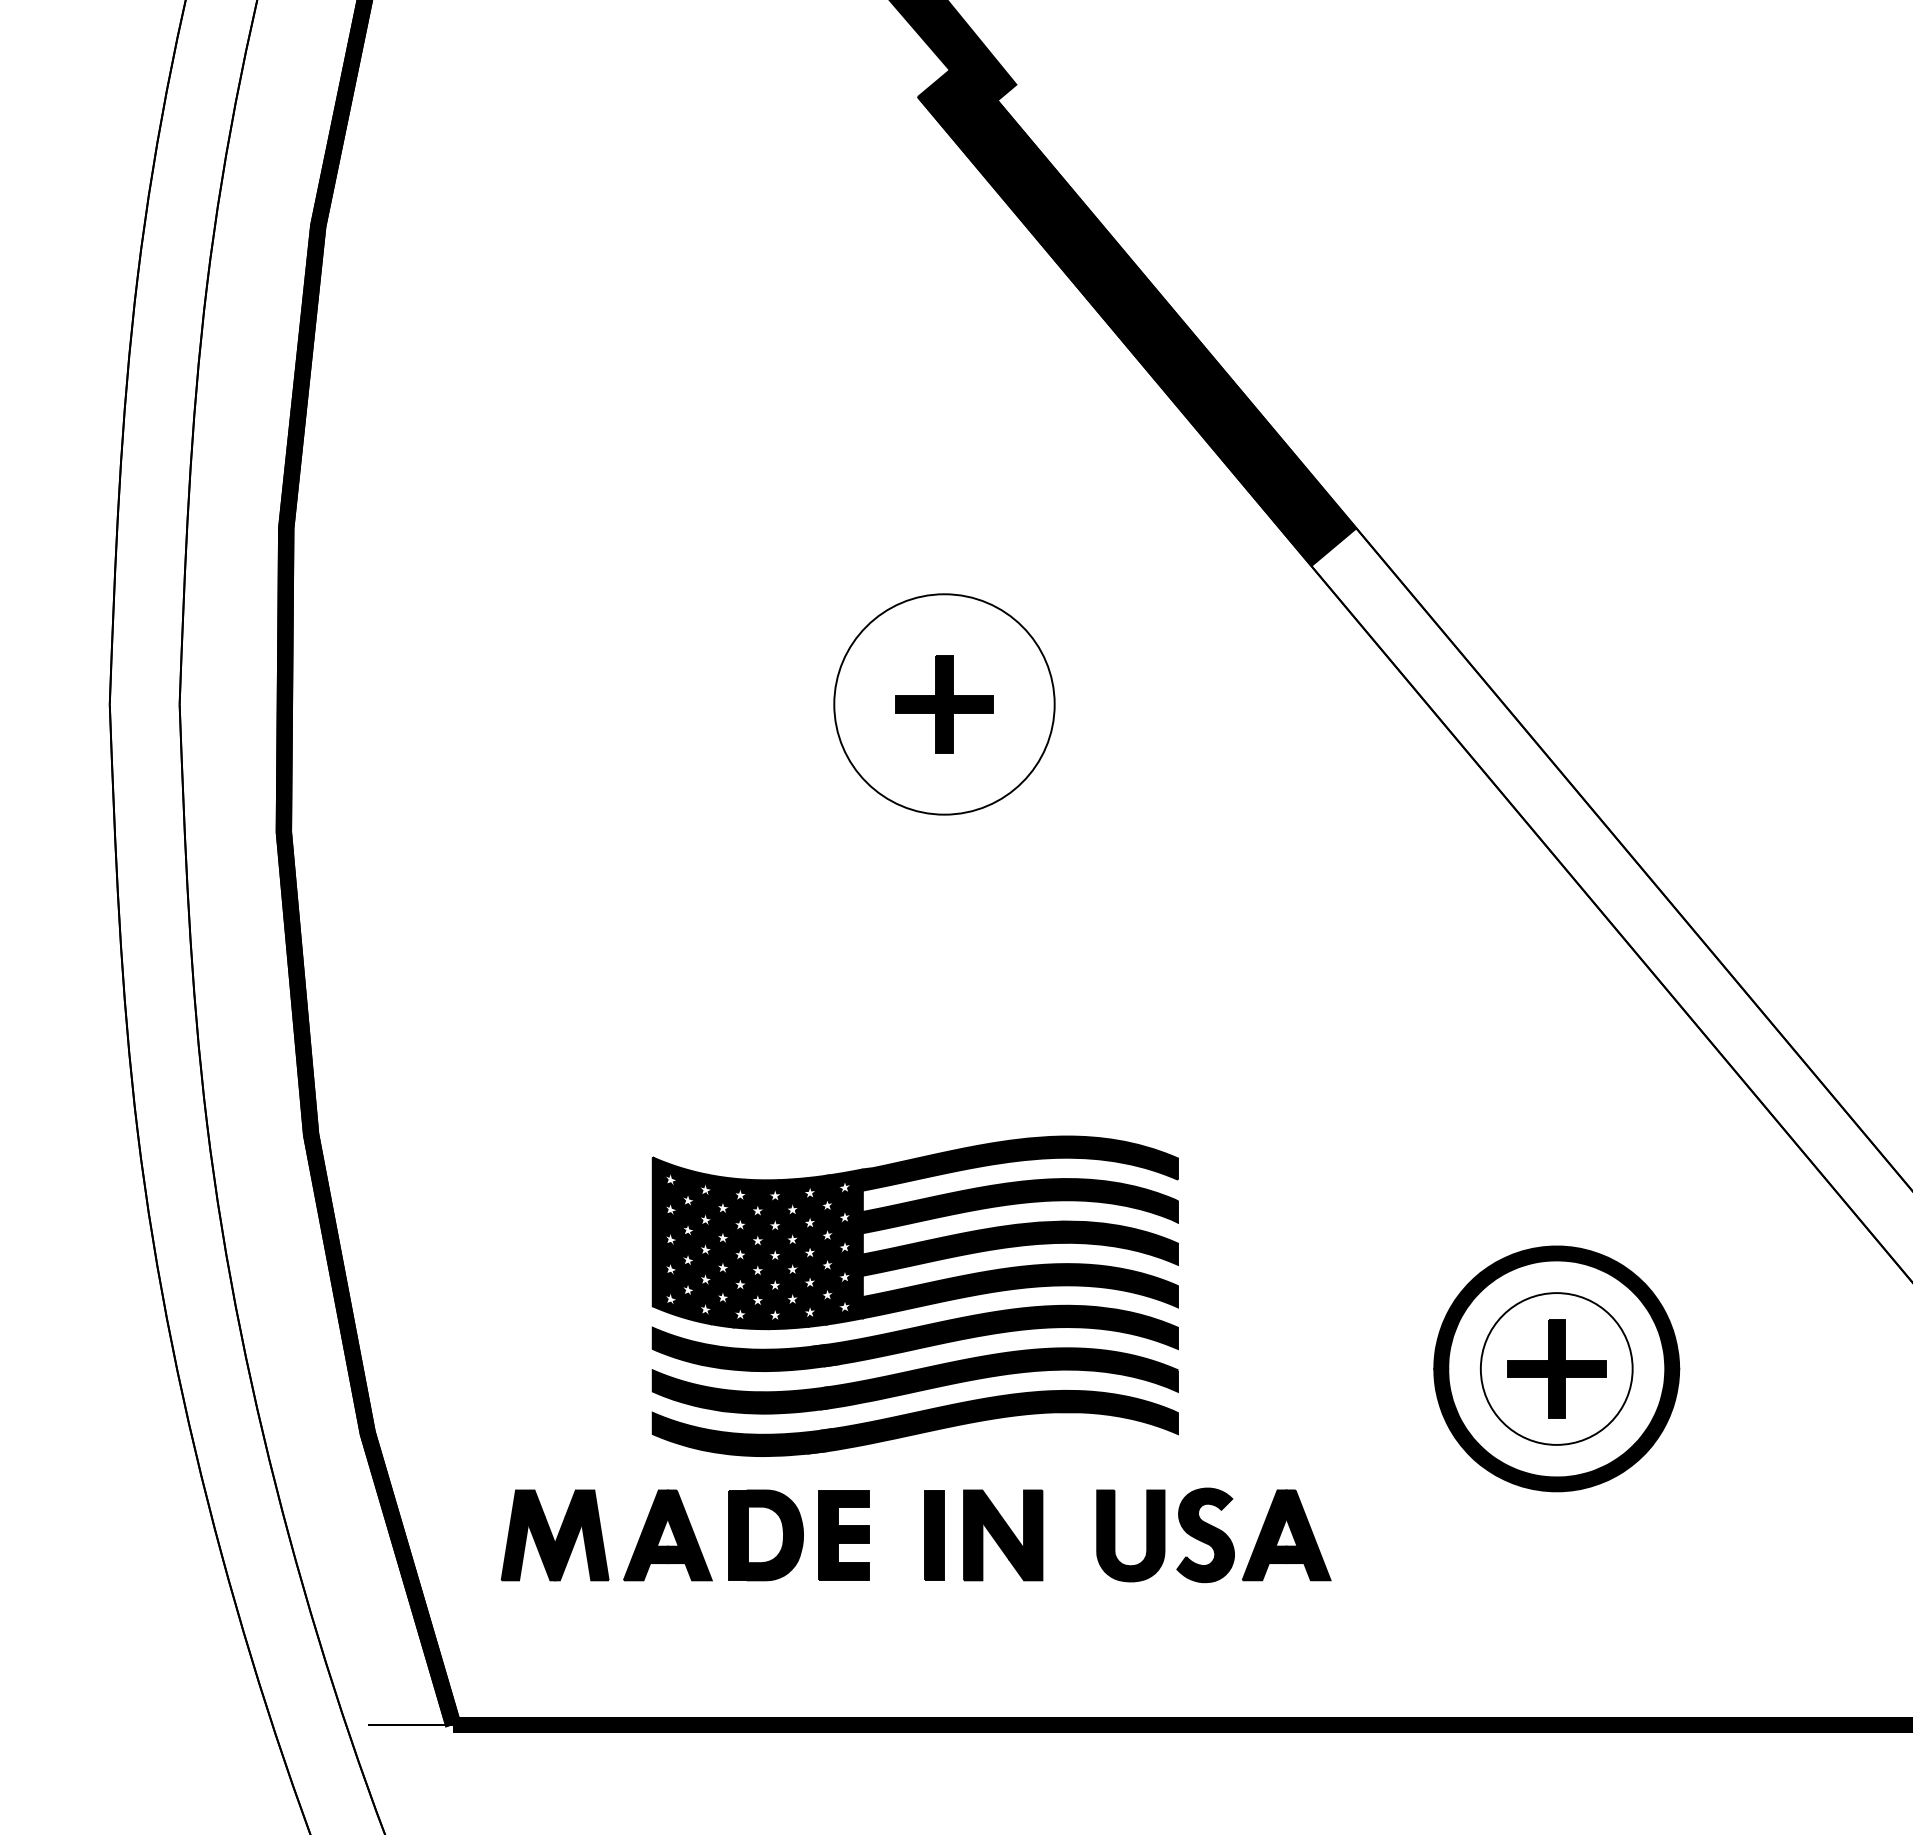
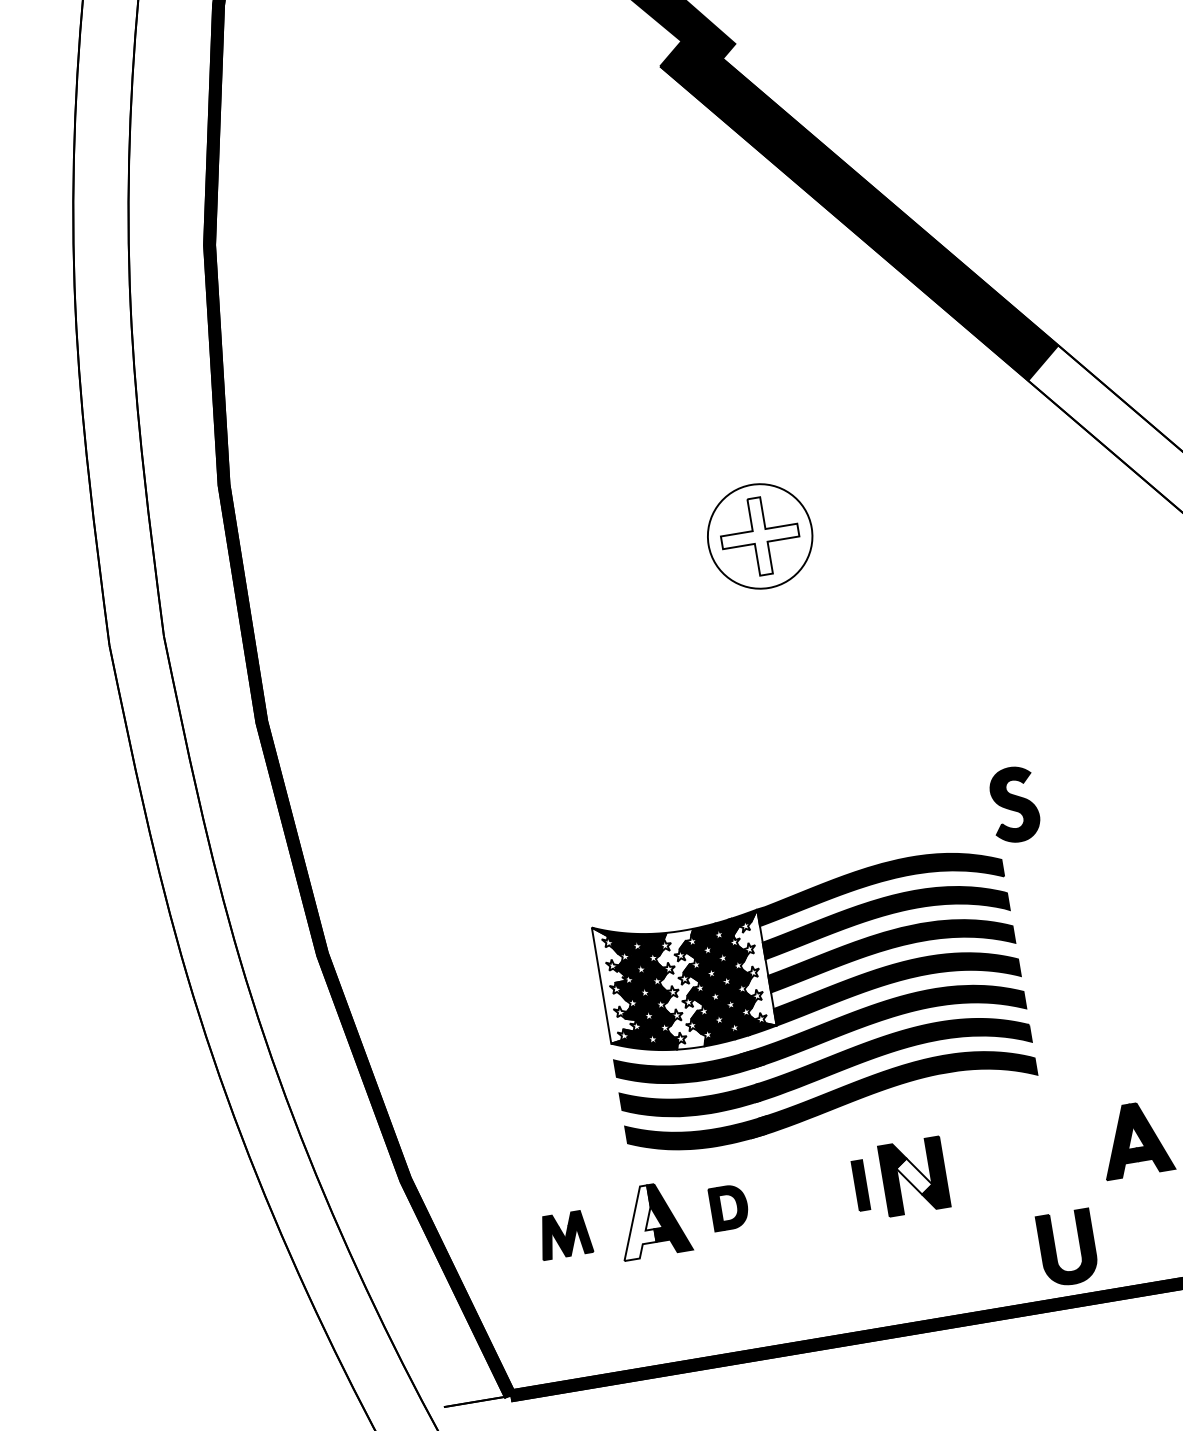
circle: (944, 704) -> (760, 536), size x0.6
fill: (944, 704) -> (760, 536), removed
fill: (670, 1231) -> (615, 983), removed
fill: (844, 1243) -> (752, 969), removed
fill: (752, 1254) -> (682, 990), removed
part: (554, 1535) -> (564, 1235), size x0.6
fill: (645, 1535) -> (635, 1223), removed
part: (765, 1535) -> (729, 1207), size x0.6
part: (843, 1535) -> (789, 1197), removed
part: (934, 1535) -> (860, 1185), size x0.7
fill: (1003, 1535) -> (914, 1176), removed
part: (1115, 1535) -> (1055, 1249), moved
part: (1205, 1535) -> (1014, 804), moved

